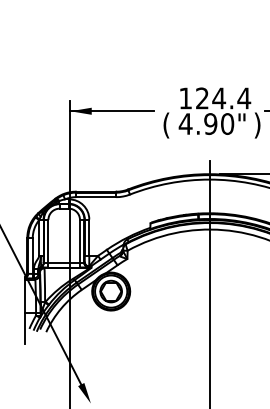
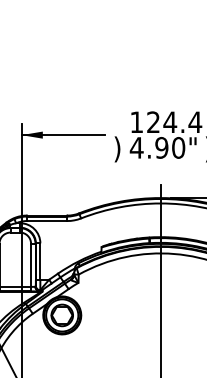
text: (166, 125) -> (117, 149), ( -> )

